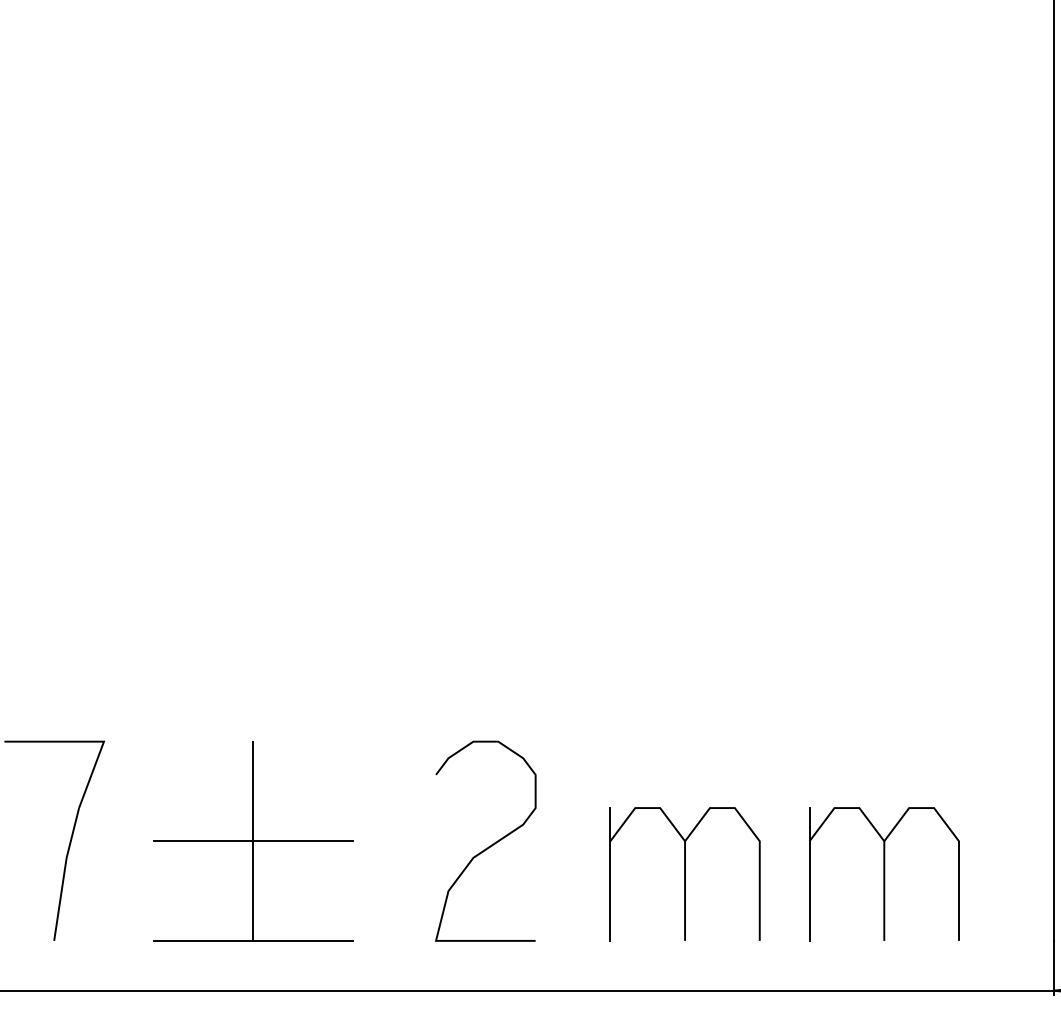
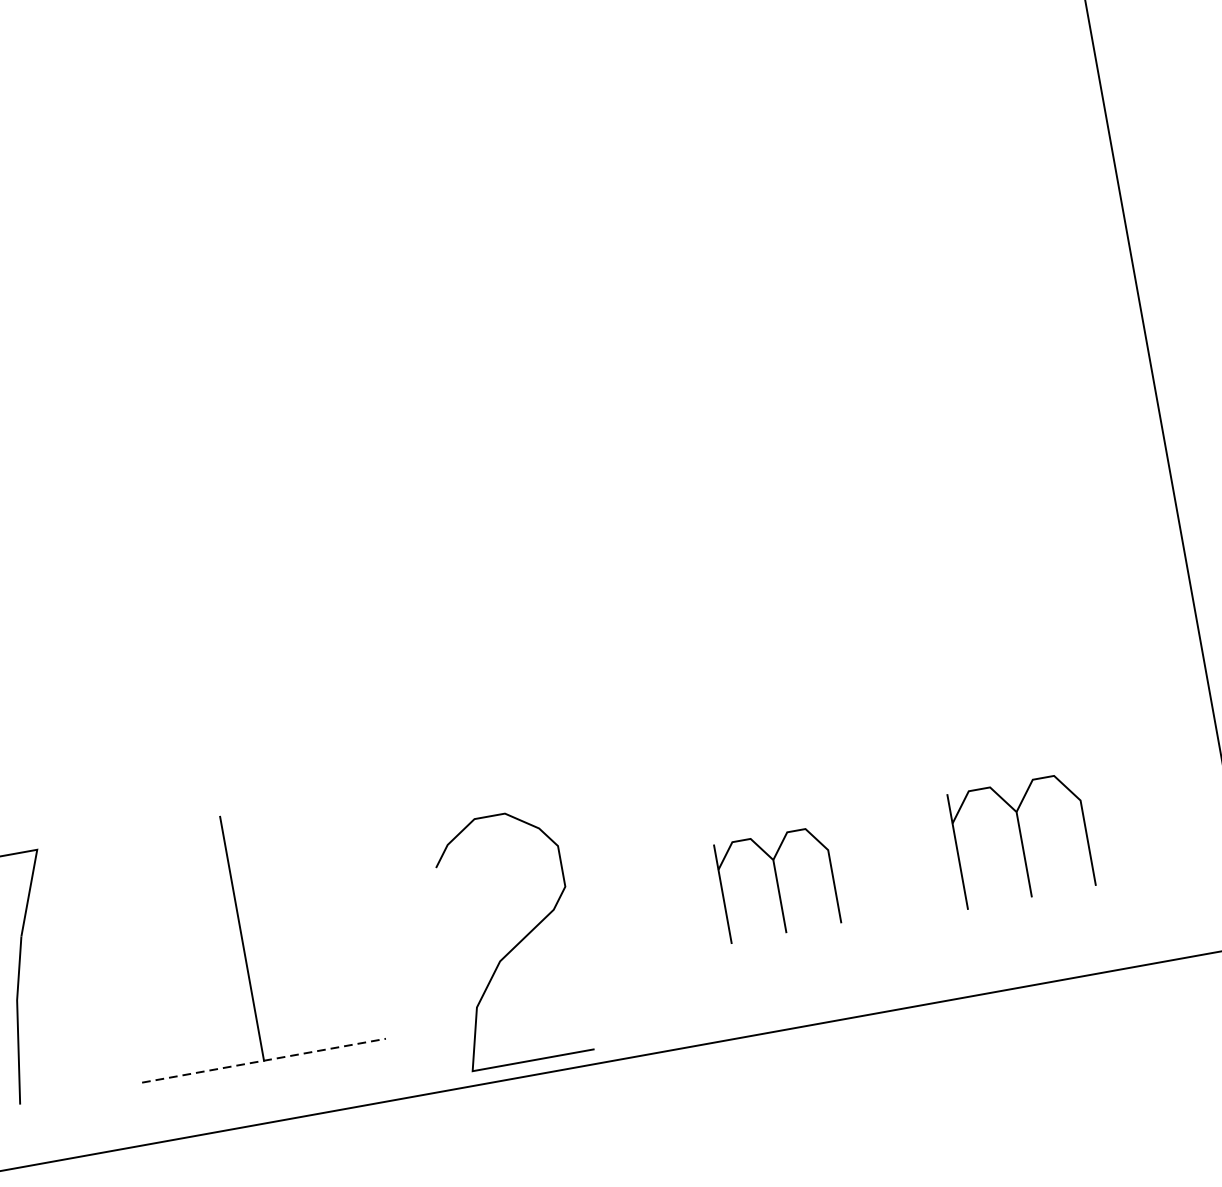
line: (253, 841) -> (242, 939), removed
curve: (488, 846) -> (516, 944), moved
part: (684, 874) -> (777, 884), size x0.6
part: (884, 874) -> (1021, 840), size x0.7
line: (253, 940) -> (264, 1060), solid -> dashed

